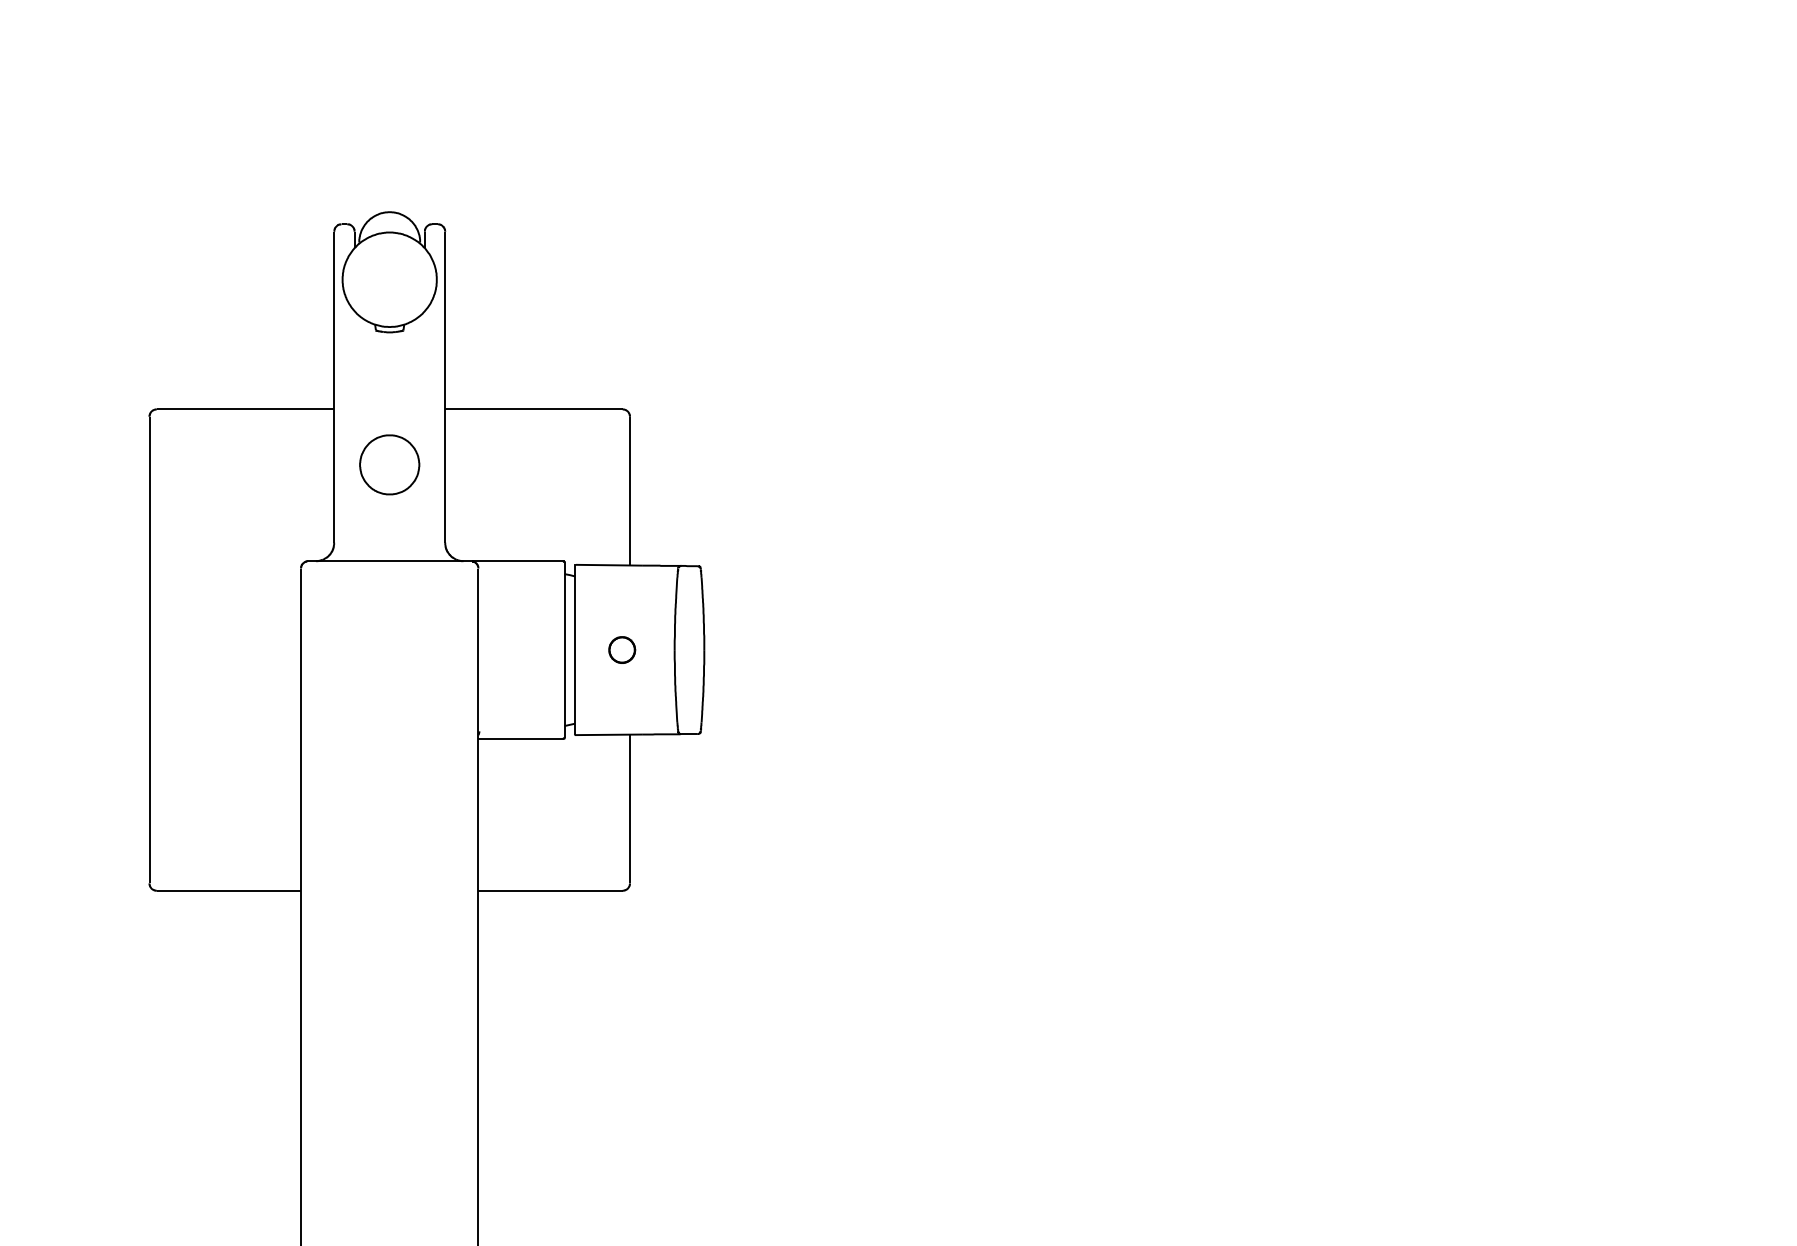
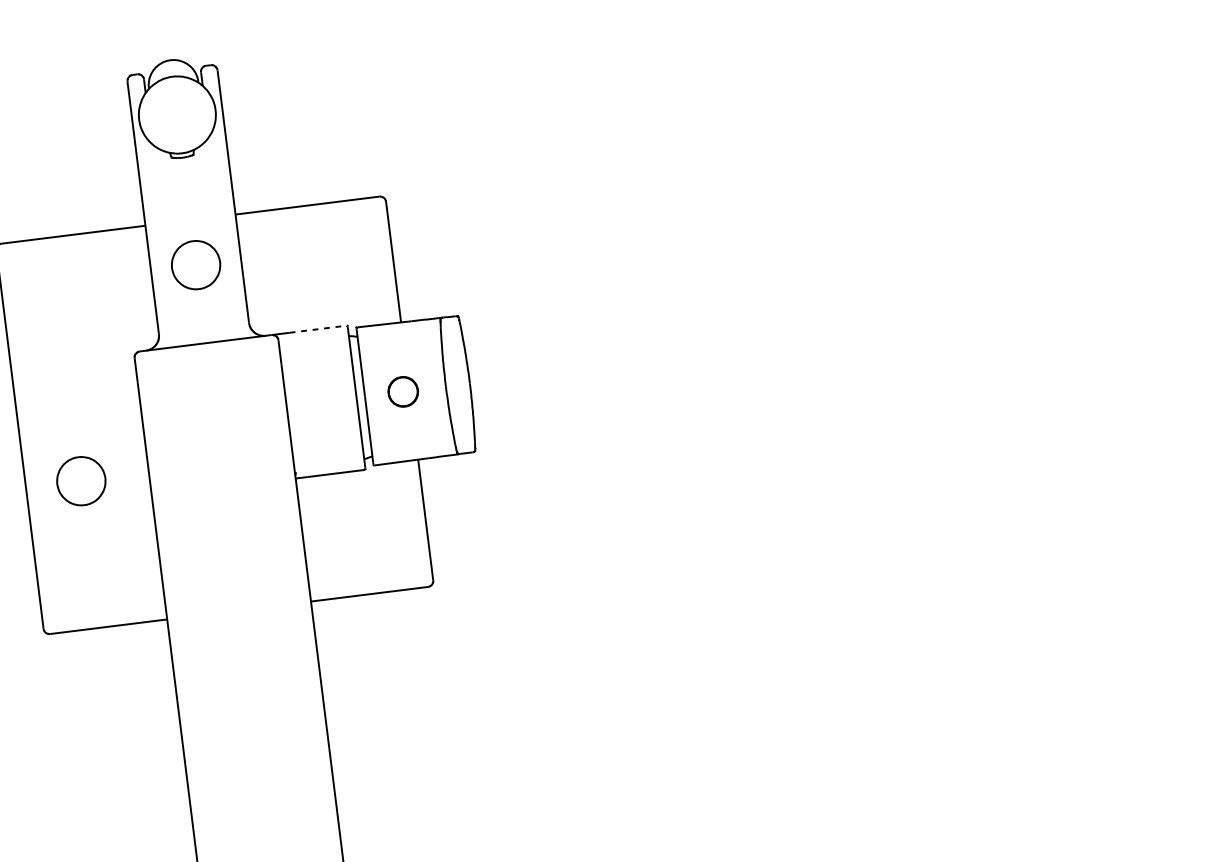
line: (528, 561) -> (318, 329), solid -> dashed
part: (622, 649) -> (403, 391), size x1.4
part: (217, 709) -> (81, 480), added

